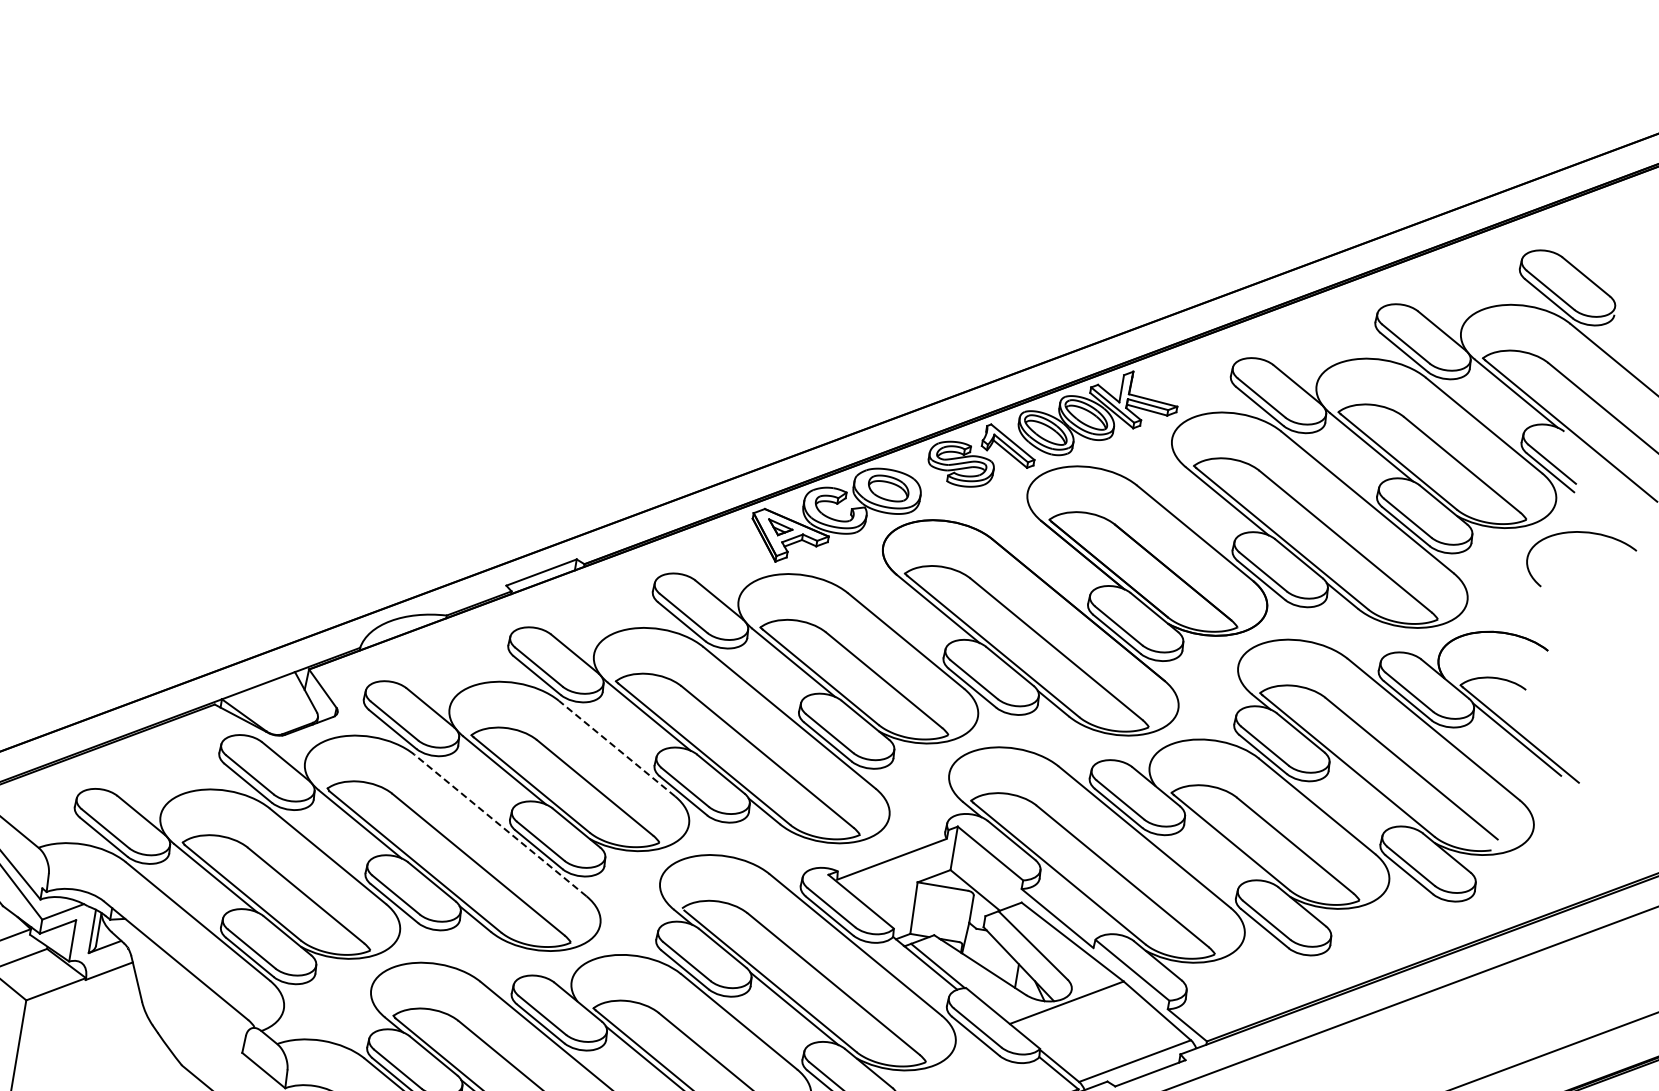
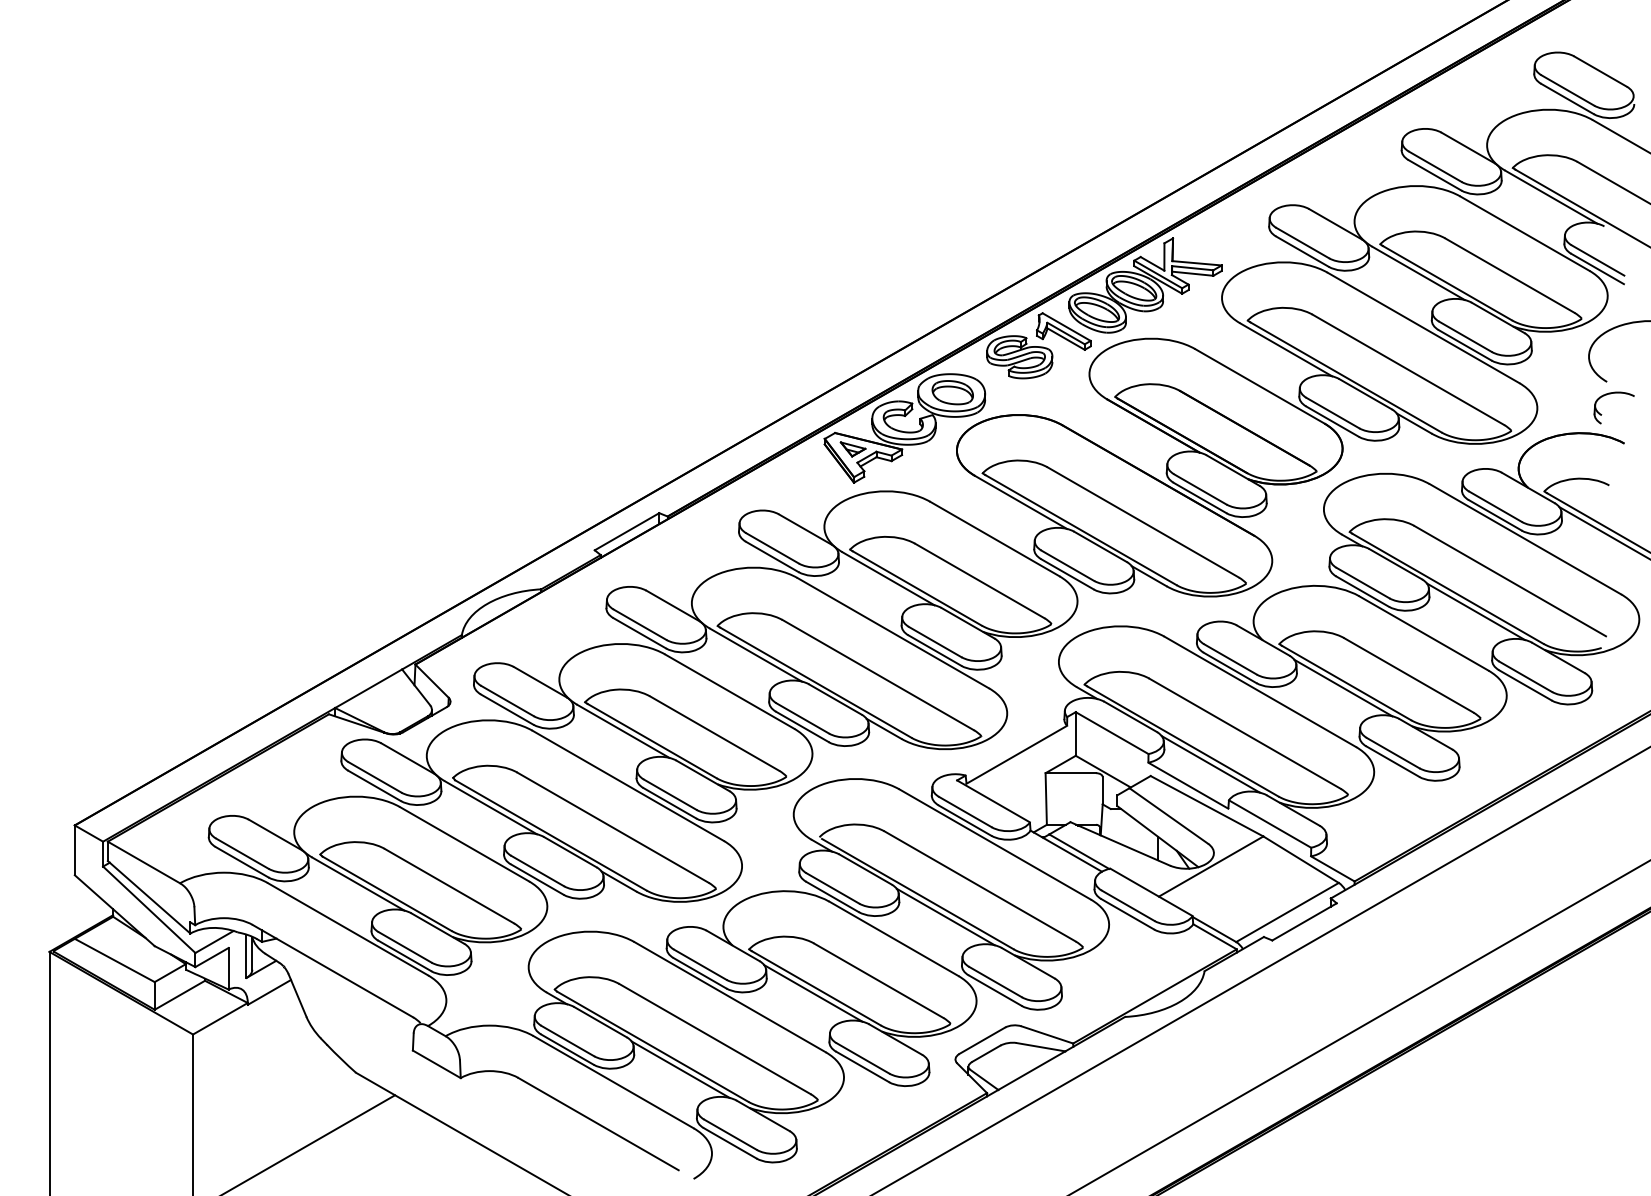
part: (1531, 618) -> (1602, 414), added
line: (616, 748) -> (729, 691), dashed -> solid
line: (1372, 793) -> (1475, 611), added
line: (499, 825) -> (627, 785), dashed -> solid
line: (1228, 846) -> (1343, 687), added
line: (1083, 901) -> (1210, 764), added

